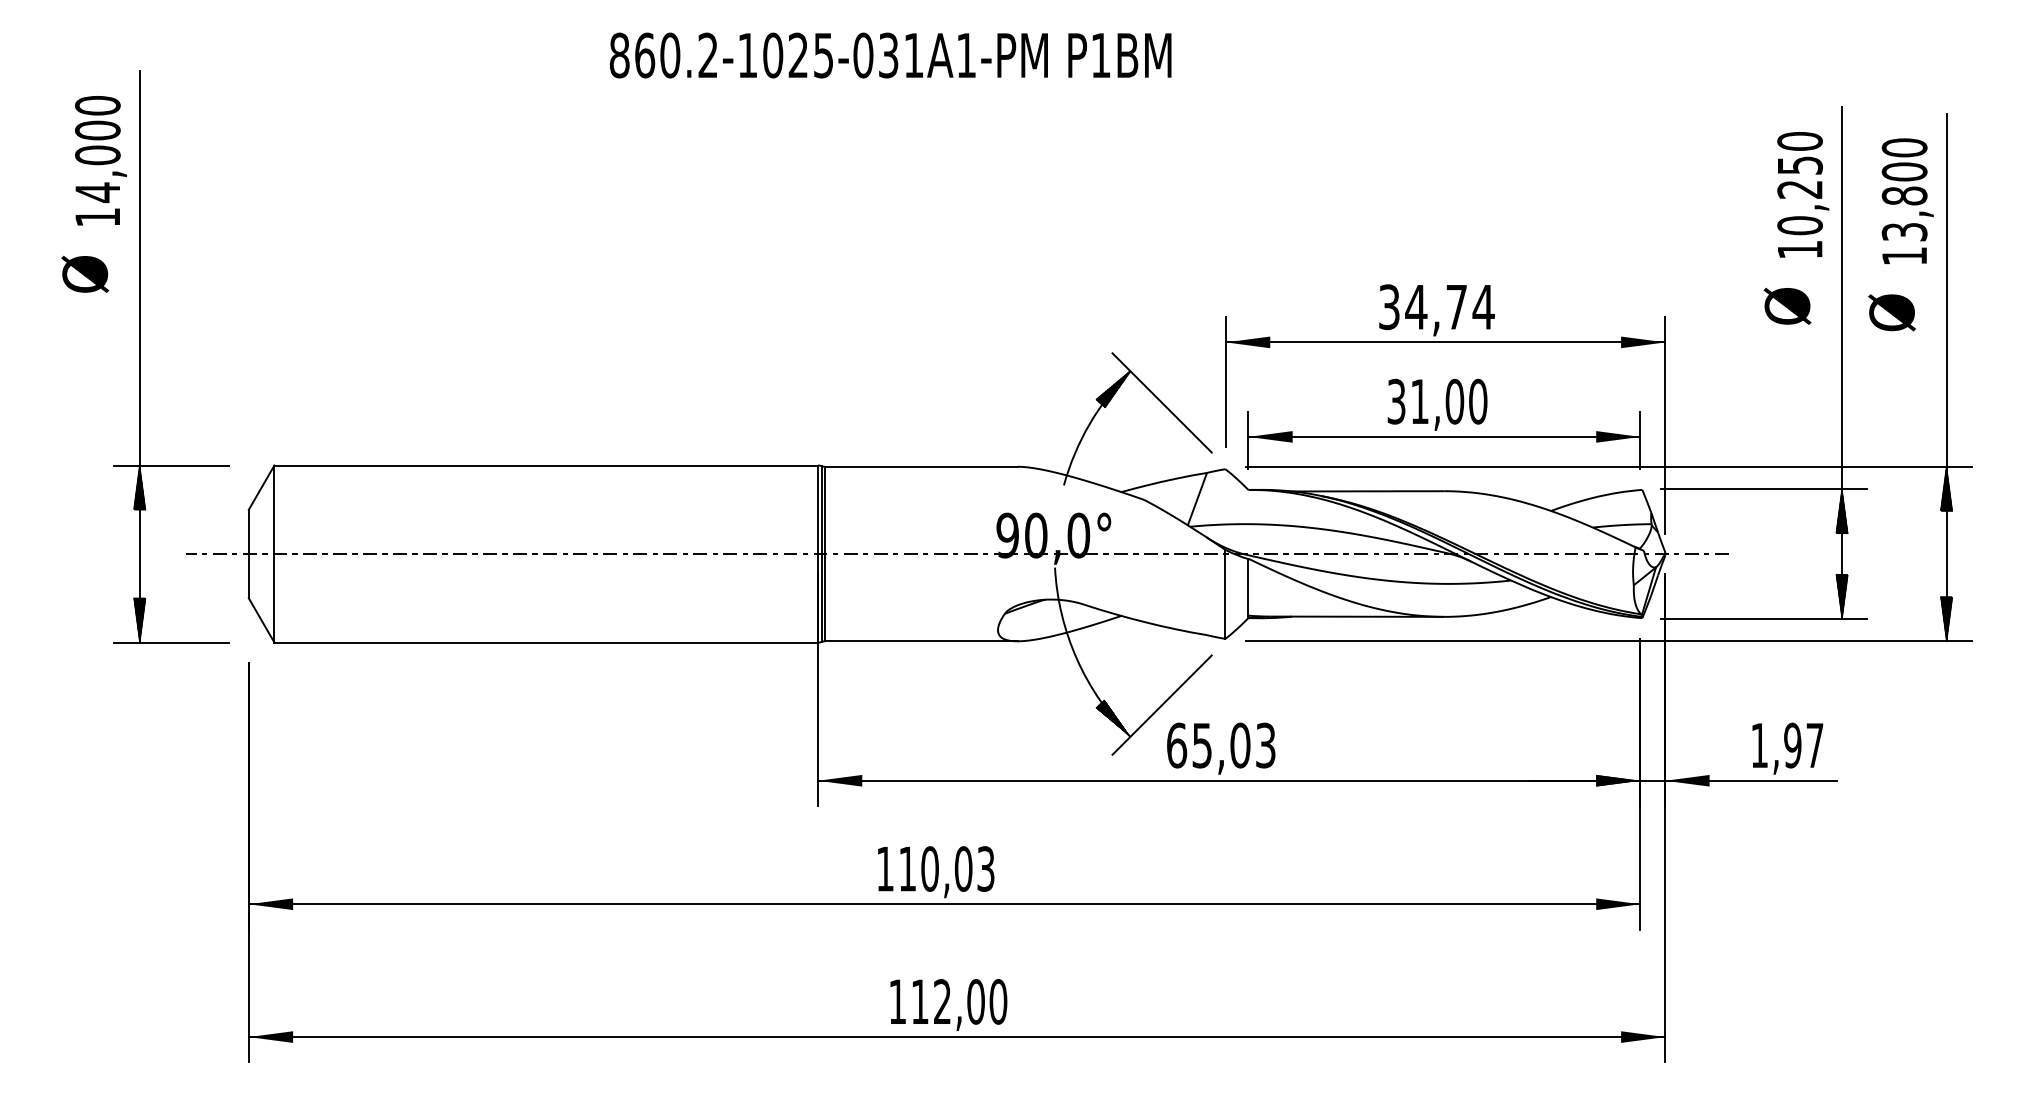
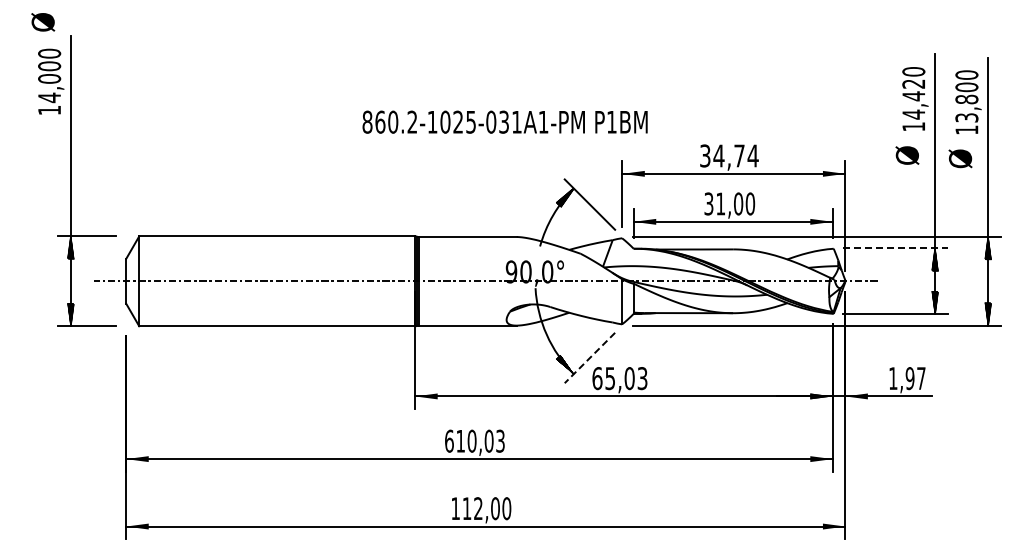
text: (889, 54) -> (504, 121), moved
text: (1799, 195) -> (913, 99), 10,250 -> 14,420
text: (85, 274) -> (43, 22), moved
line: (1764, 489) -> (895, 248), solid -> dashed
line: (1161, 706) -> (589, 358), solid -> dashed
text: (885, 867) -> (449, 440), 110,03 -> 610,03

